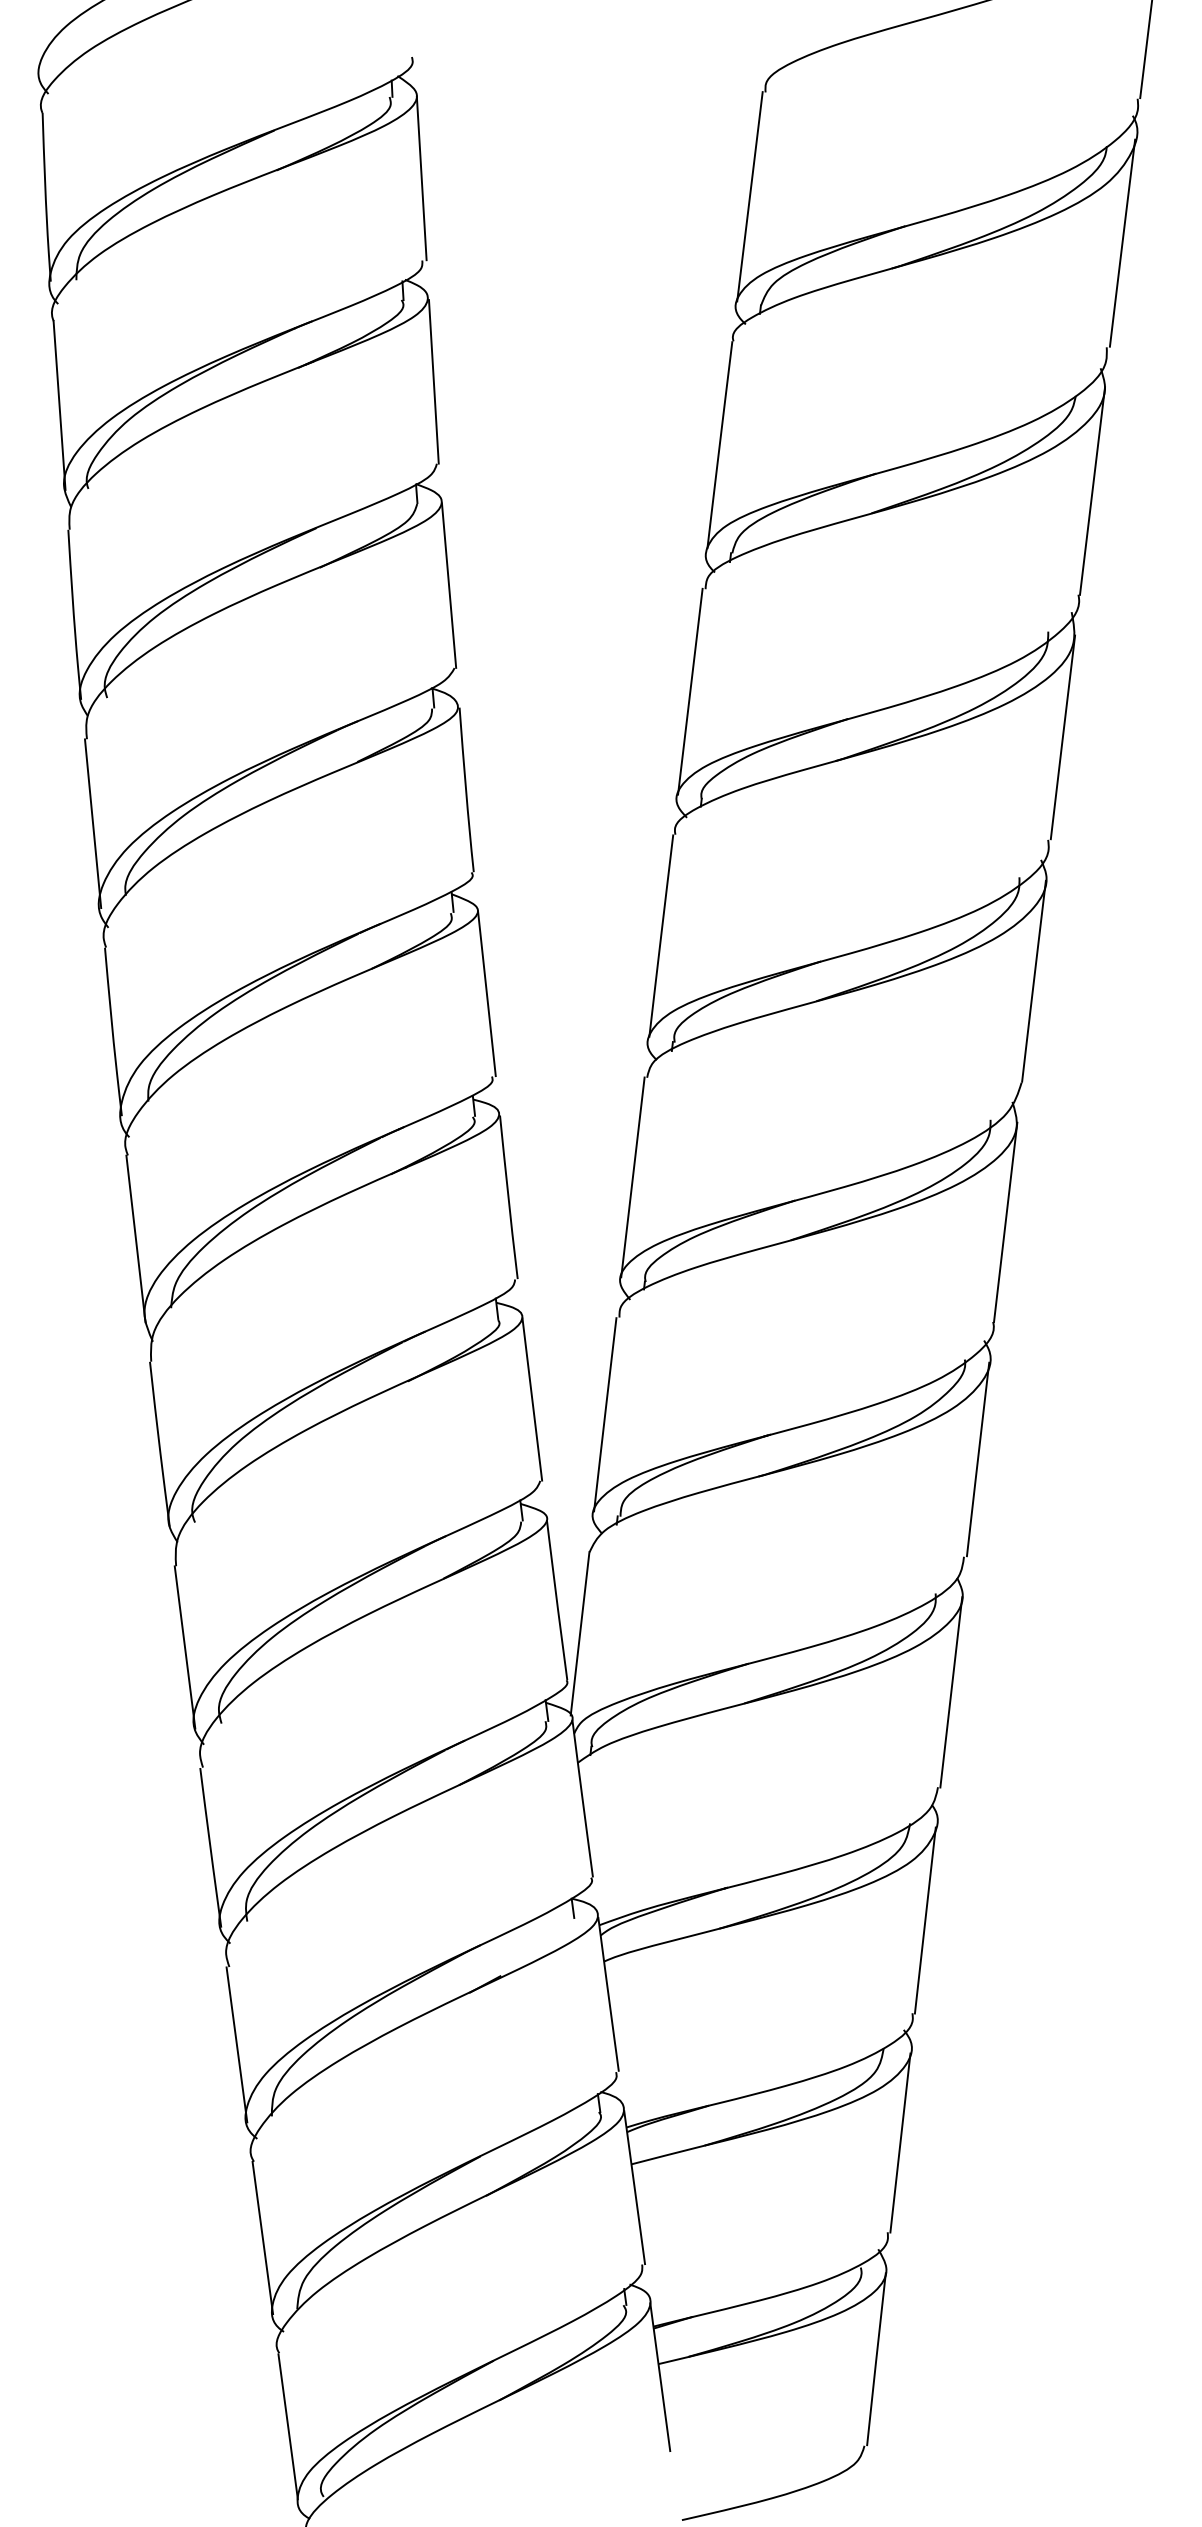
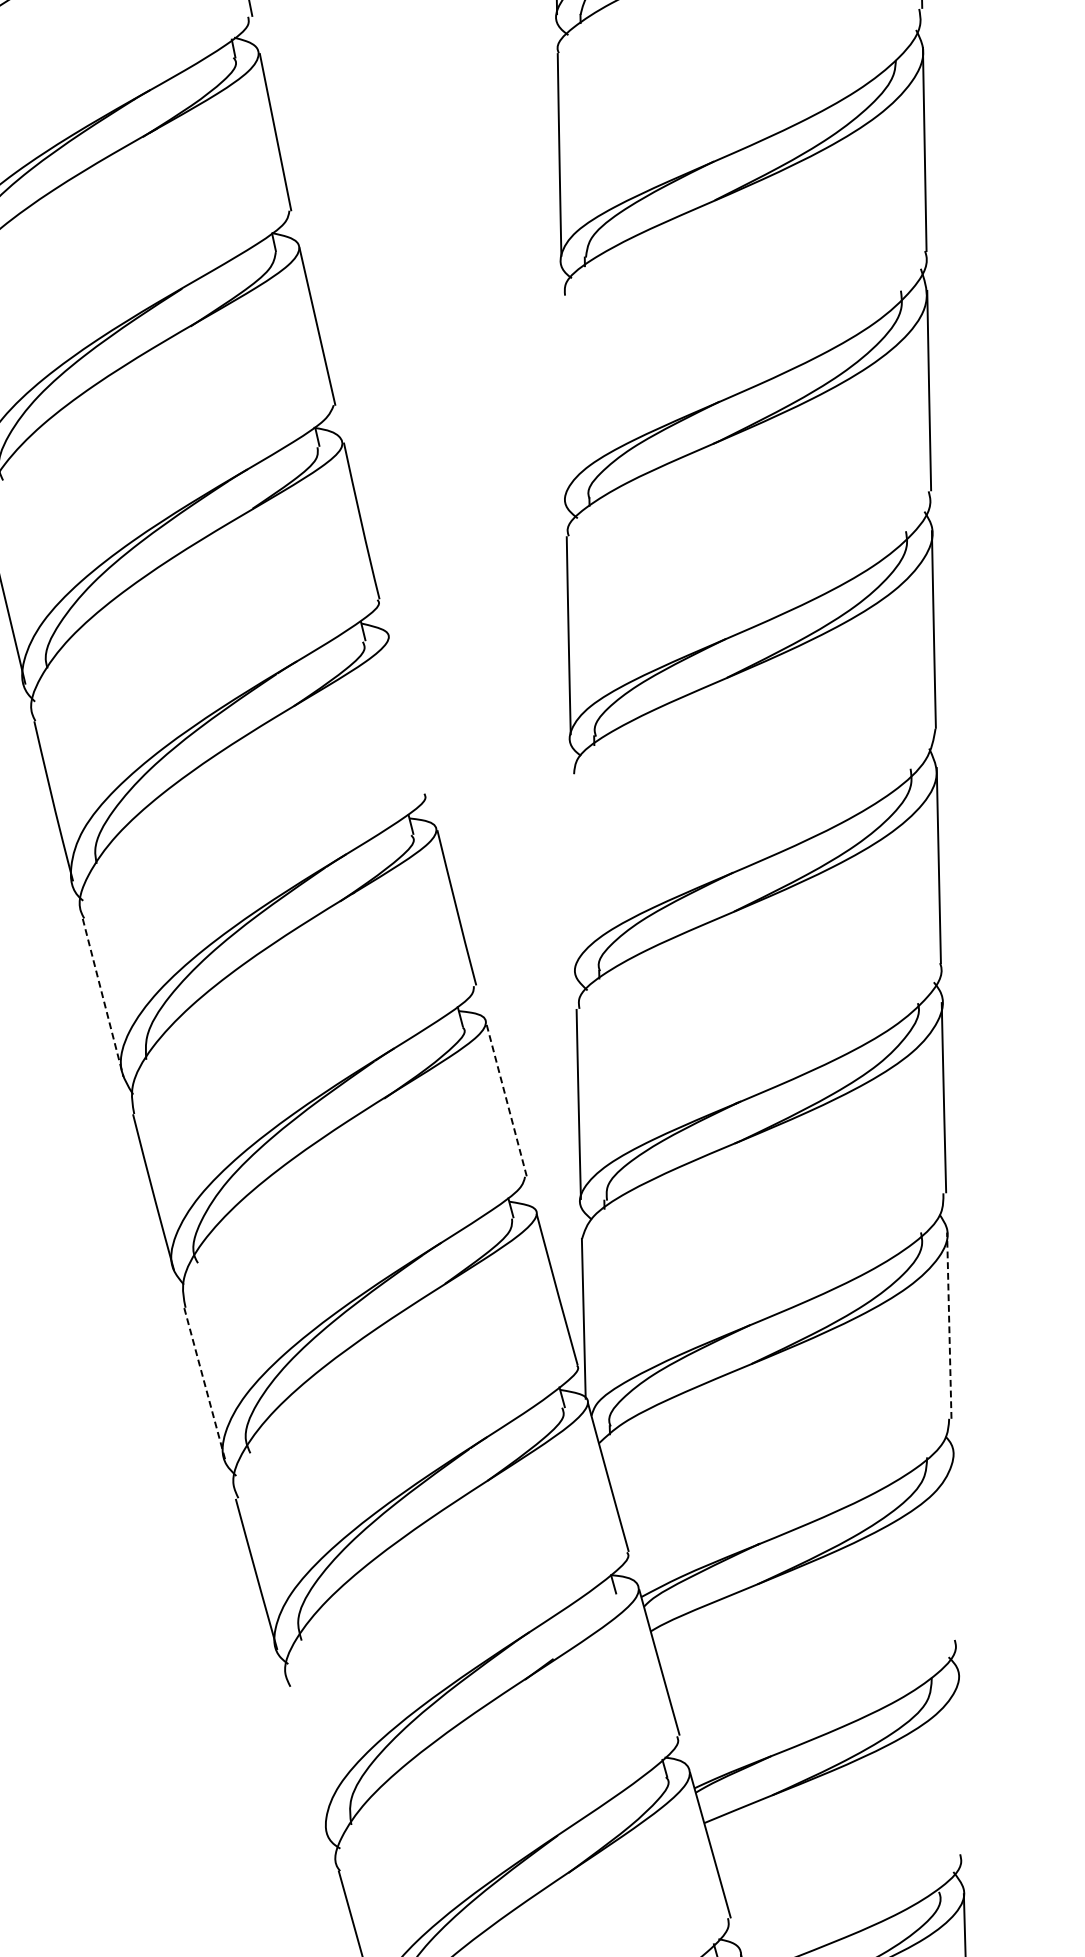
line: (690, 691) -> (564, 396), removed
line: (486, 993) -> (408, 714), removed
line: (632, 1177) -> (573, 872), removed
line: (135, 1239) -> (102, 998), solid -> dashed
line: (532, 1399) -> (506, 1099), solid -> dashed
line: (185, 1647) -> (205, 1384), solid -> dashed
line: (951, 1692) -> (949, 1325), solid -> dashed
line: (924, 1920) -> (953, 1549), removed
line: (236, 2044) -> (307, 1760), removed
line: (900, 2142) -> (960, 1766), removed

